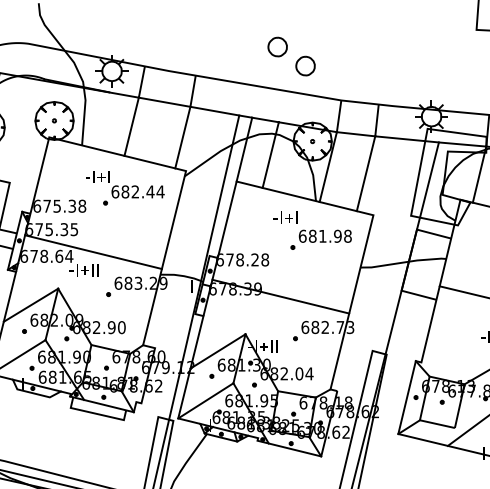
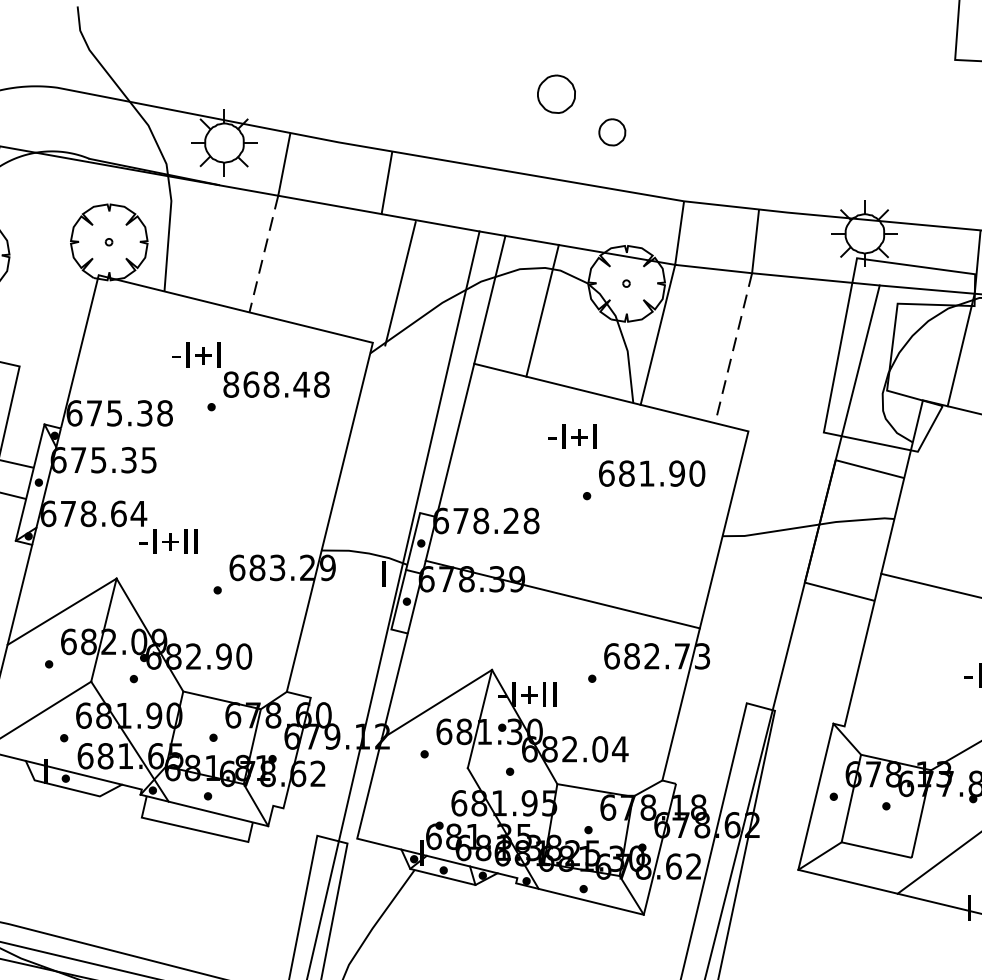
part: (305, 65) -> (612, 131), size x0.7
line: (131, 126) -> (263, 253), solid -> dashed
line: (182, 137) -> (399, 283), moved
line: (366, 173) -> (734, 347), solid -> dashed
text: (137, 191) -> (275, 383), 682.44 -> 868.48
text: (347, 236) -> (696, 473), 681.98 -> 681.90
line: (93, 252) -> (187, 506), removed
line: (205, 400) -> (411, 802), removed

